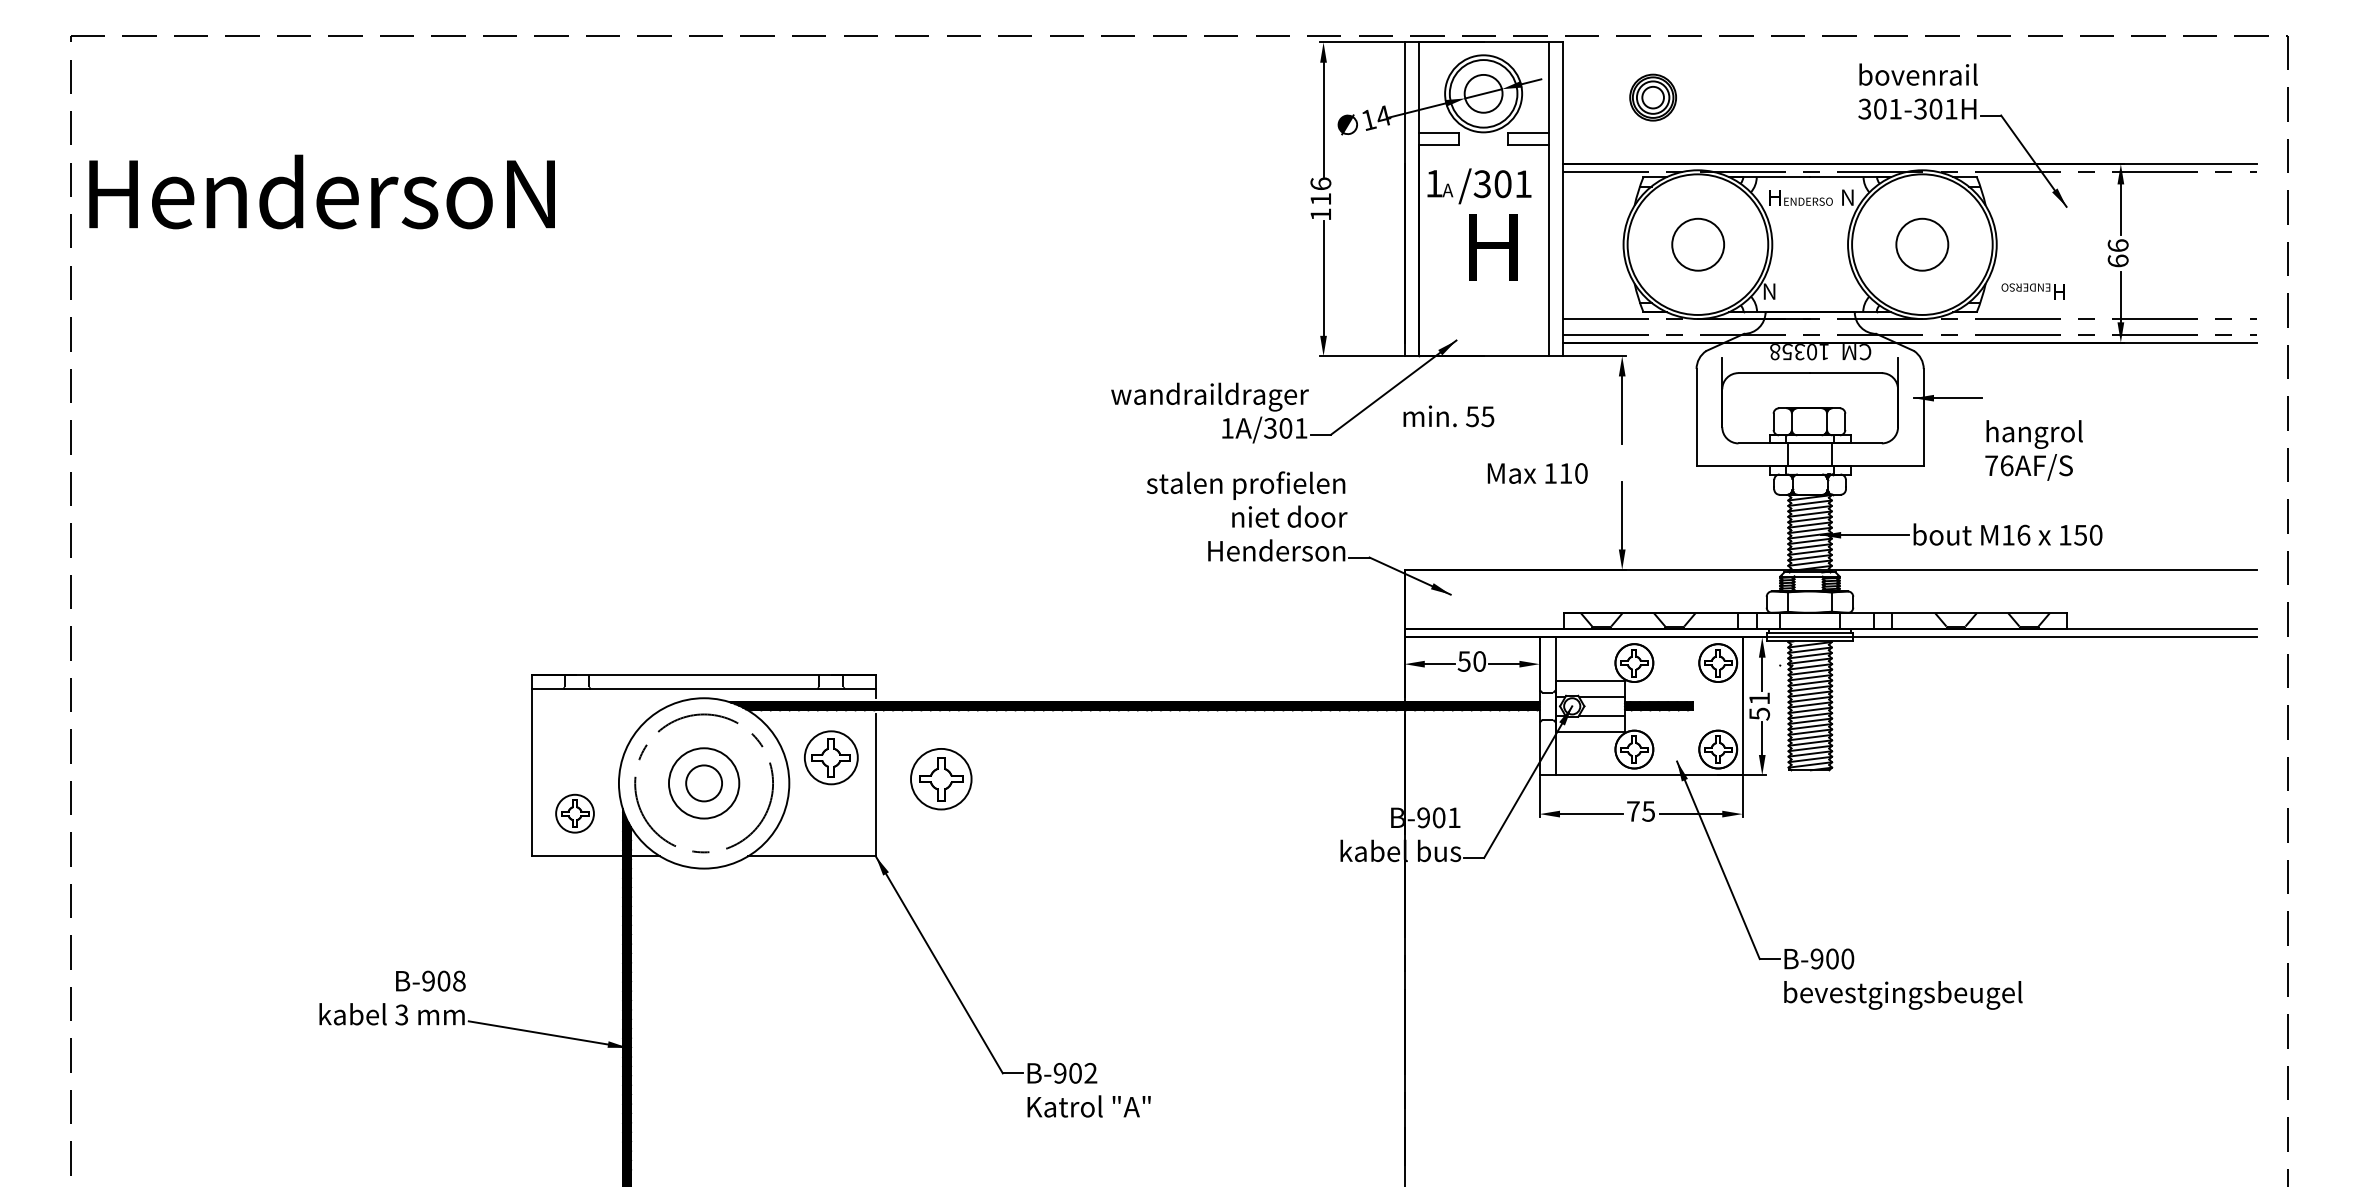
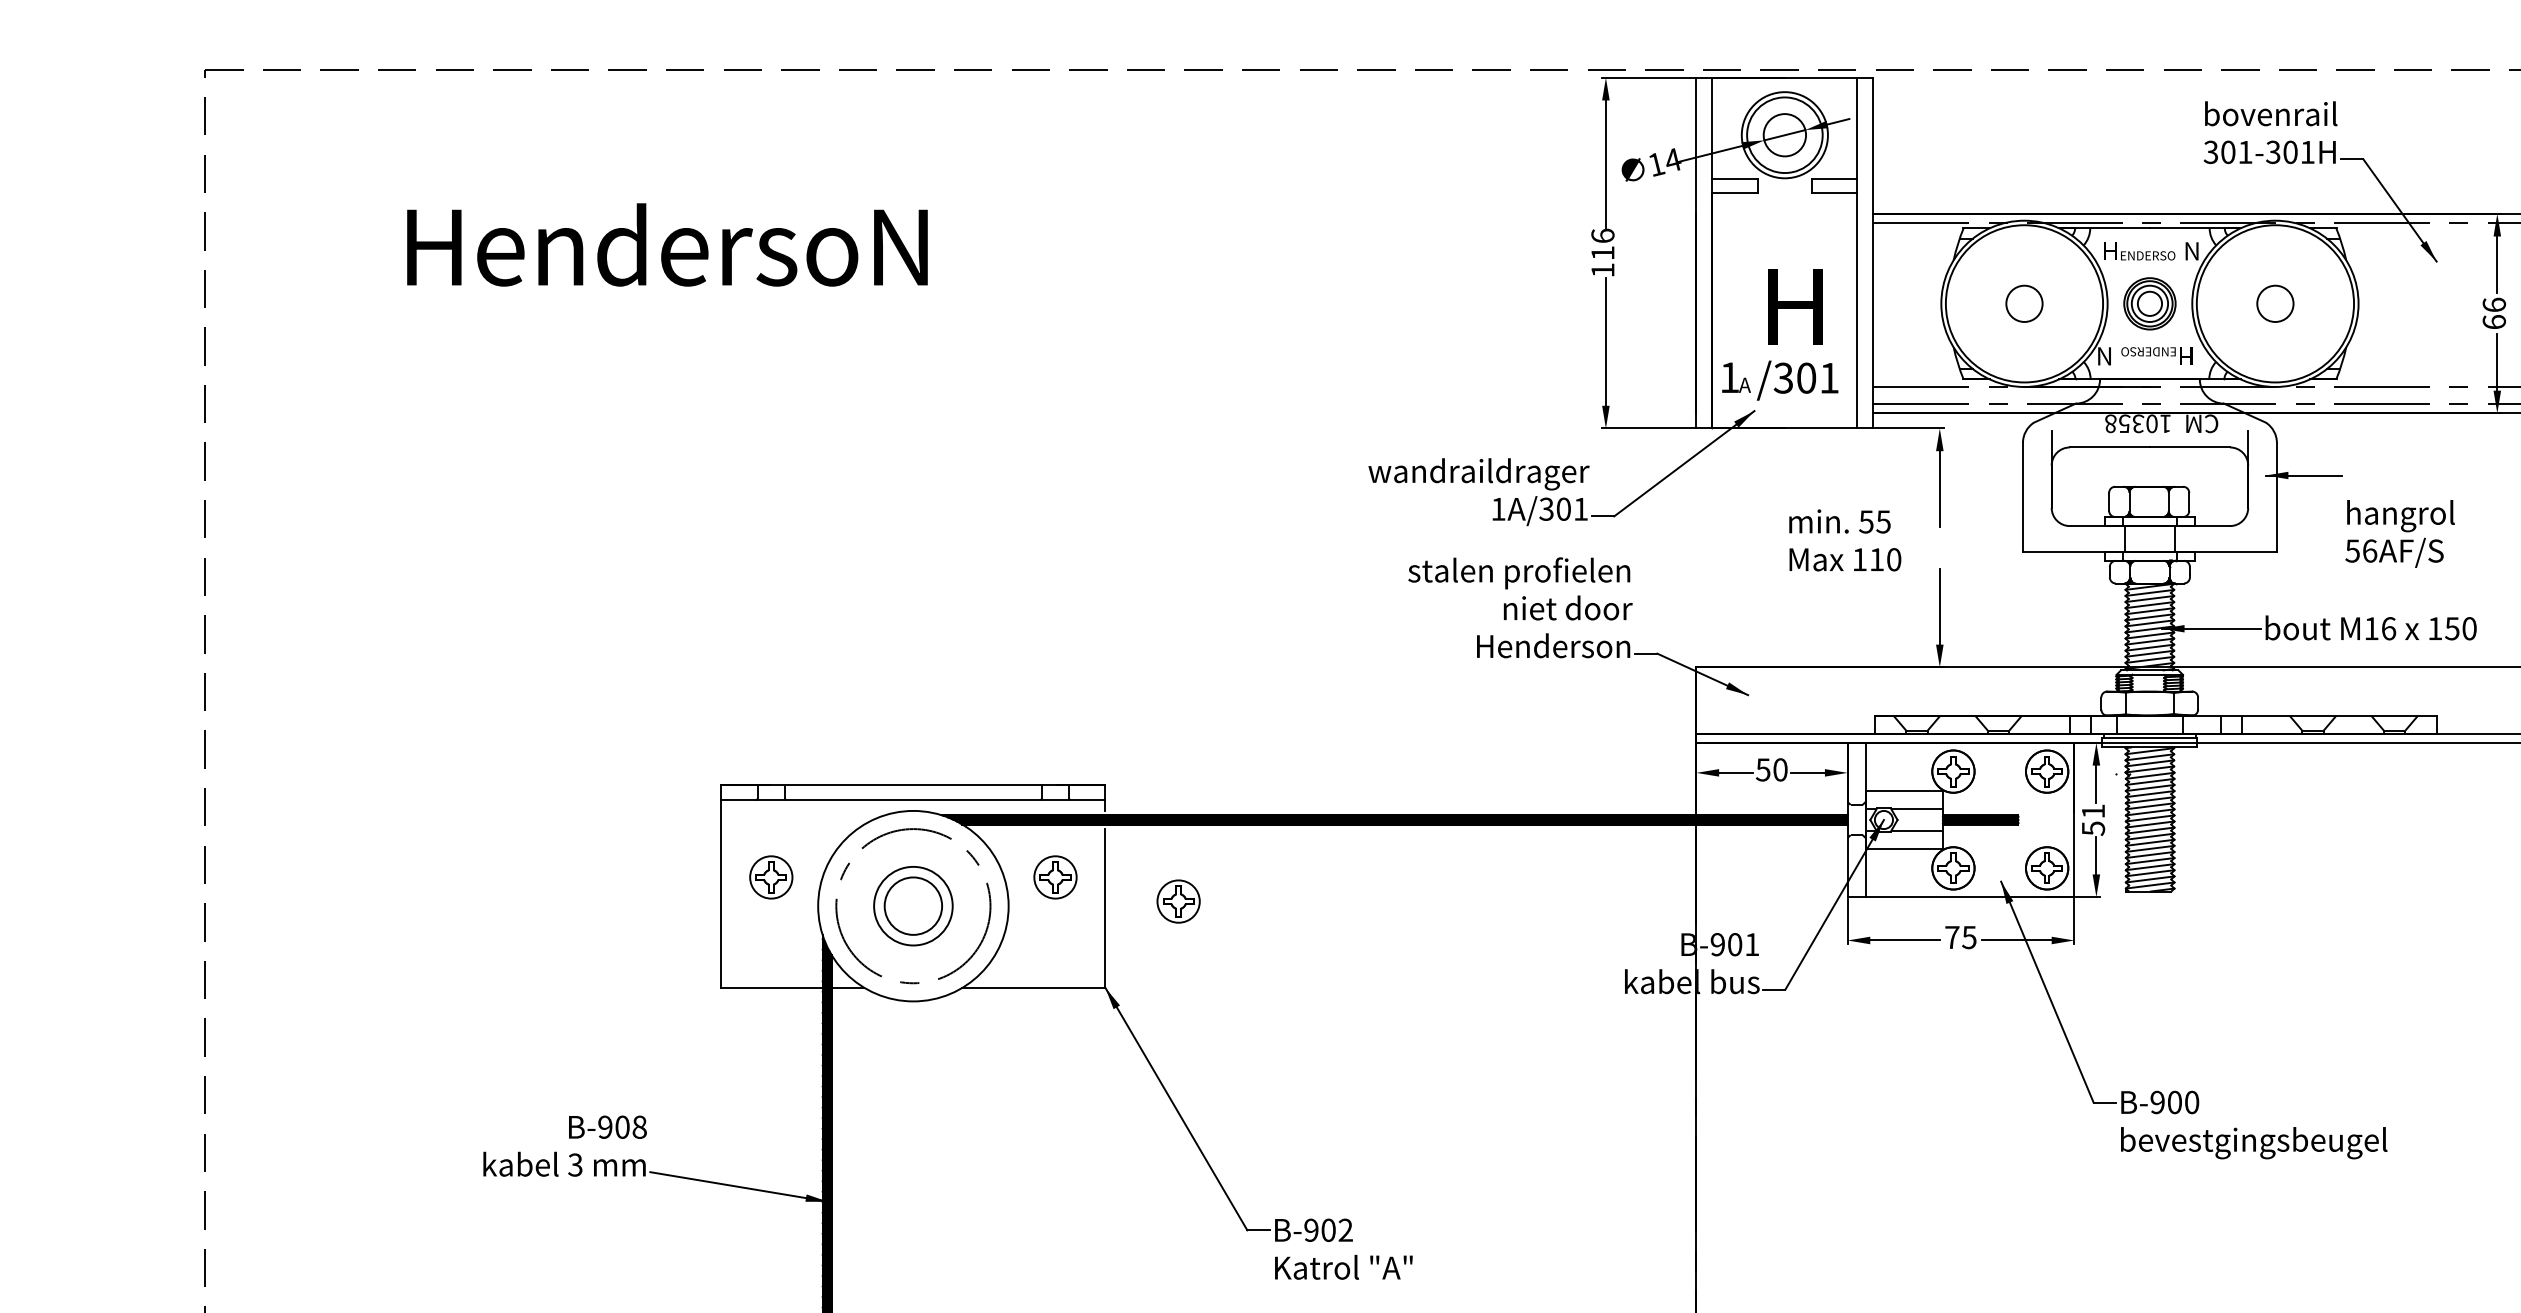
part: (1652, 97) -> (2149, 303), moved
text: (1479, 186) -> (1780, 380), moved
text: (321, 191) -> (666, 244), moved
circle: (1697, 244) -> (2023, 303), size x0.62
circle: (1922, 244) -> (2275, 303), size x0.62
text: (2032, 291) -> (2155, 356), moved
text: (1448, 416) -> (1839, 521), moved
text: (1991, 465) -> (2352, 550), 76AF/S -> 56AF/S
part: (830, 757) -> (1054, 877), size x0.71
part: (941, 779) -> (1178, 901), size x0.62
circle: (703, 783) -> (912, 906), size x1.43
part: (574, 813) -> (770, 877), moved

